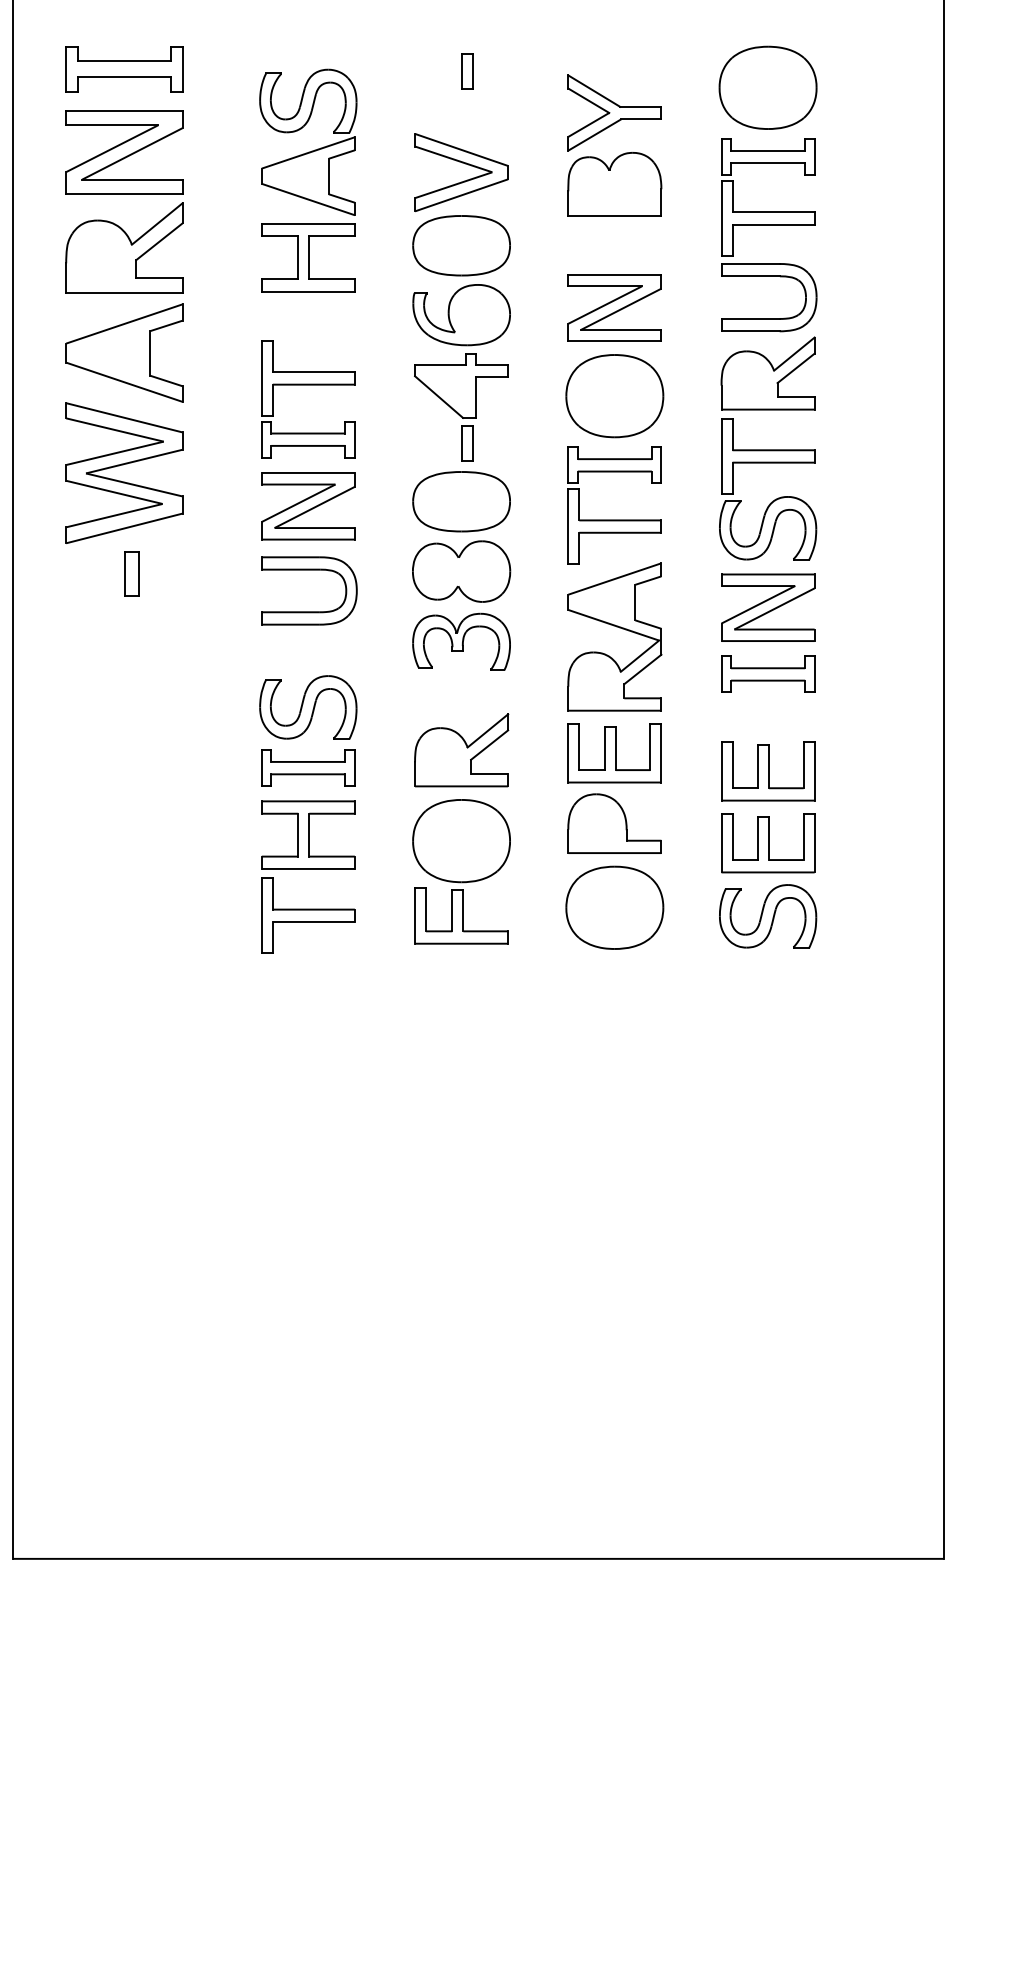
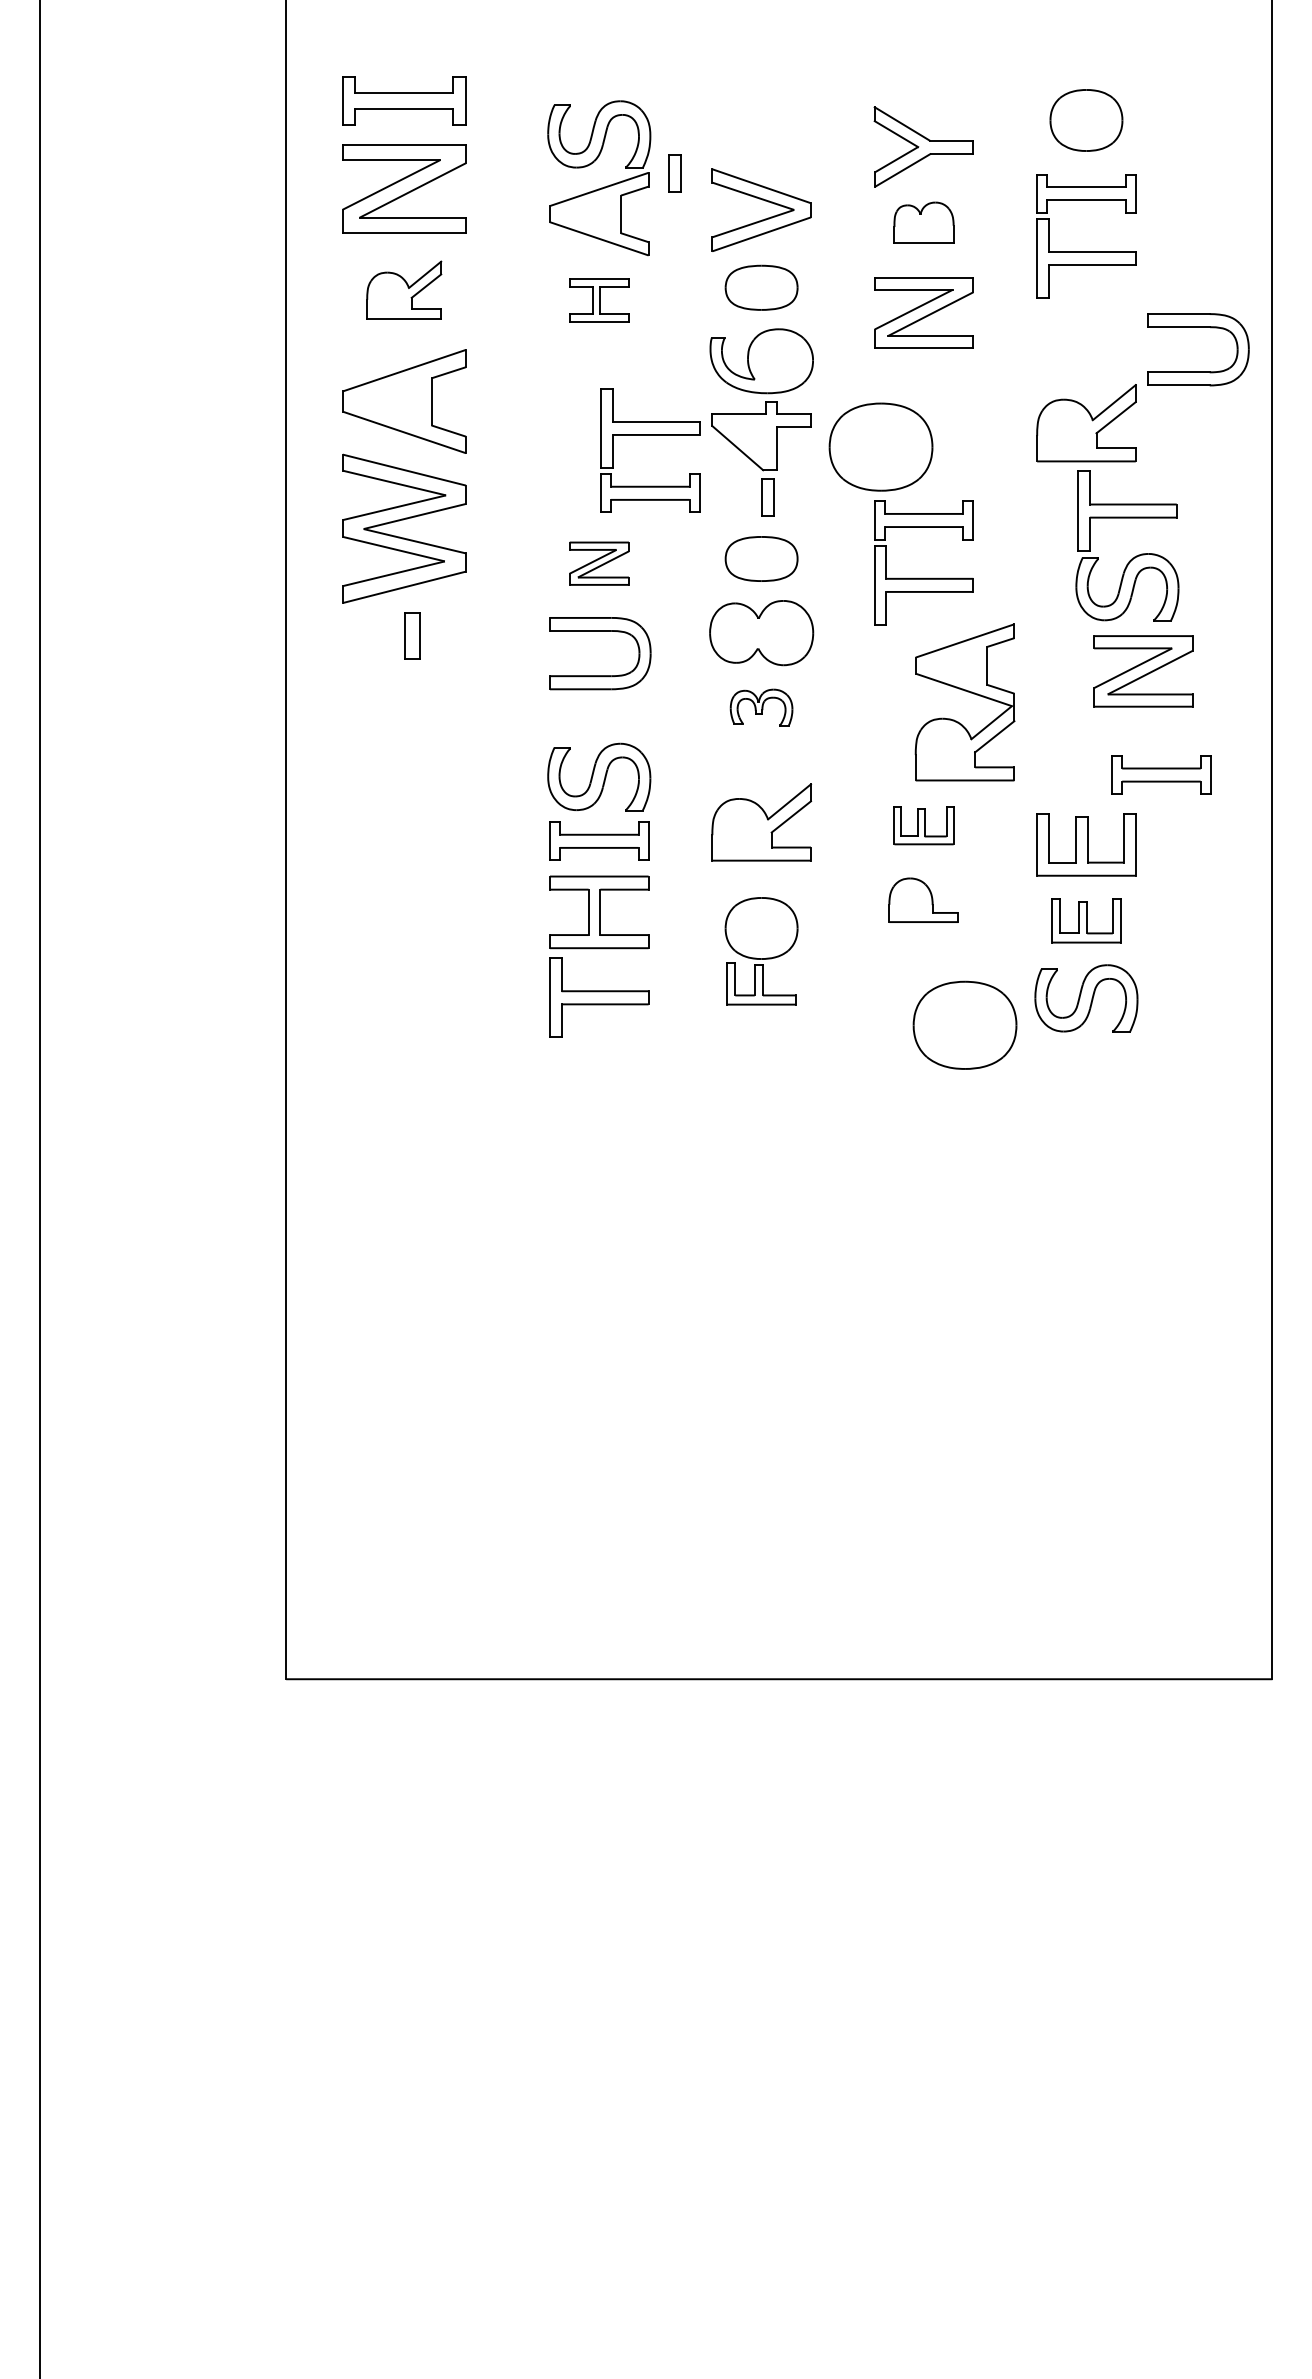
part: (467, 70) -> (674, 173), moved
part: (768, 87) -> (1086, 120), size x0.7
part: (614, 184) -> (923, 222), size x0.6
part: (461, 245) -> (761, 287), size x0.7
part: (123, 247) -> (403, 289), size x0.6
part: (308, 257) -> (599, 300), size x0.6
part: (769, 276) -> (1198, 327), moved
part: (614, 307) -> (923, 312), moved
part: (308, 385) -> (650, 435), moved
part: (614, 395) -> (880, 446), moved
part: (774, 499) -> (1134, 556), moved
part: (461, 501) -> (761, 558), size x0.7
part: (308, 505) -> (599, 563), size x0.6
part: (768, 607) -> (1143, 671), moved
part: (617, 627) -> (967, 692), moved
part: (461, 641) -> (761, 707), size x0.6
part: (768, 673) -> (1161, 774), moved
part: (614, 753) -> (923, 825), size x0.6
part: (614, 823) -> (923, 900), size x0.7
part: (768, 842) -> (1086, 920), size x0.7
part: (461, 872) -> (761, 951), size x0.7
part: (614, 907) -> (964, 1024), moved

